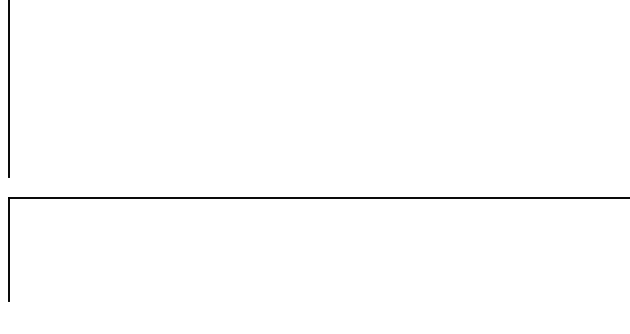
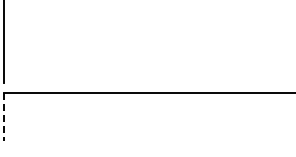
line: (9, 249) -> (4, 117), solid -> dashed

